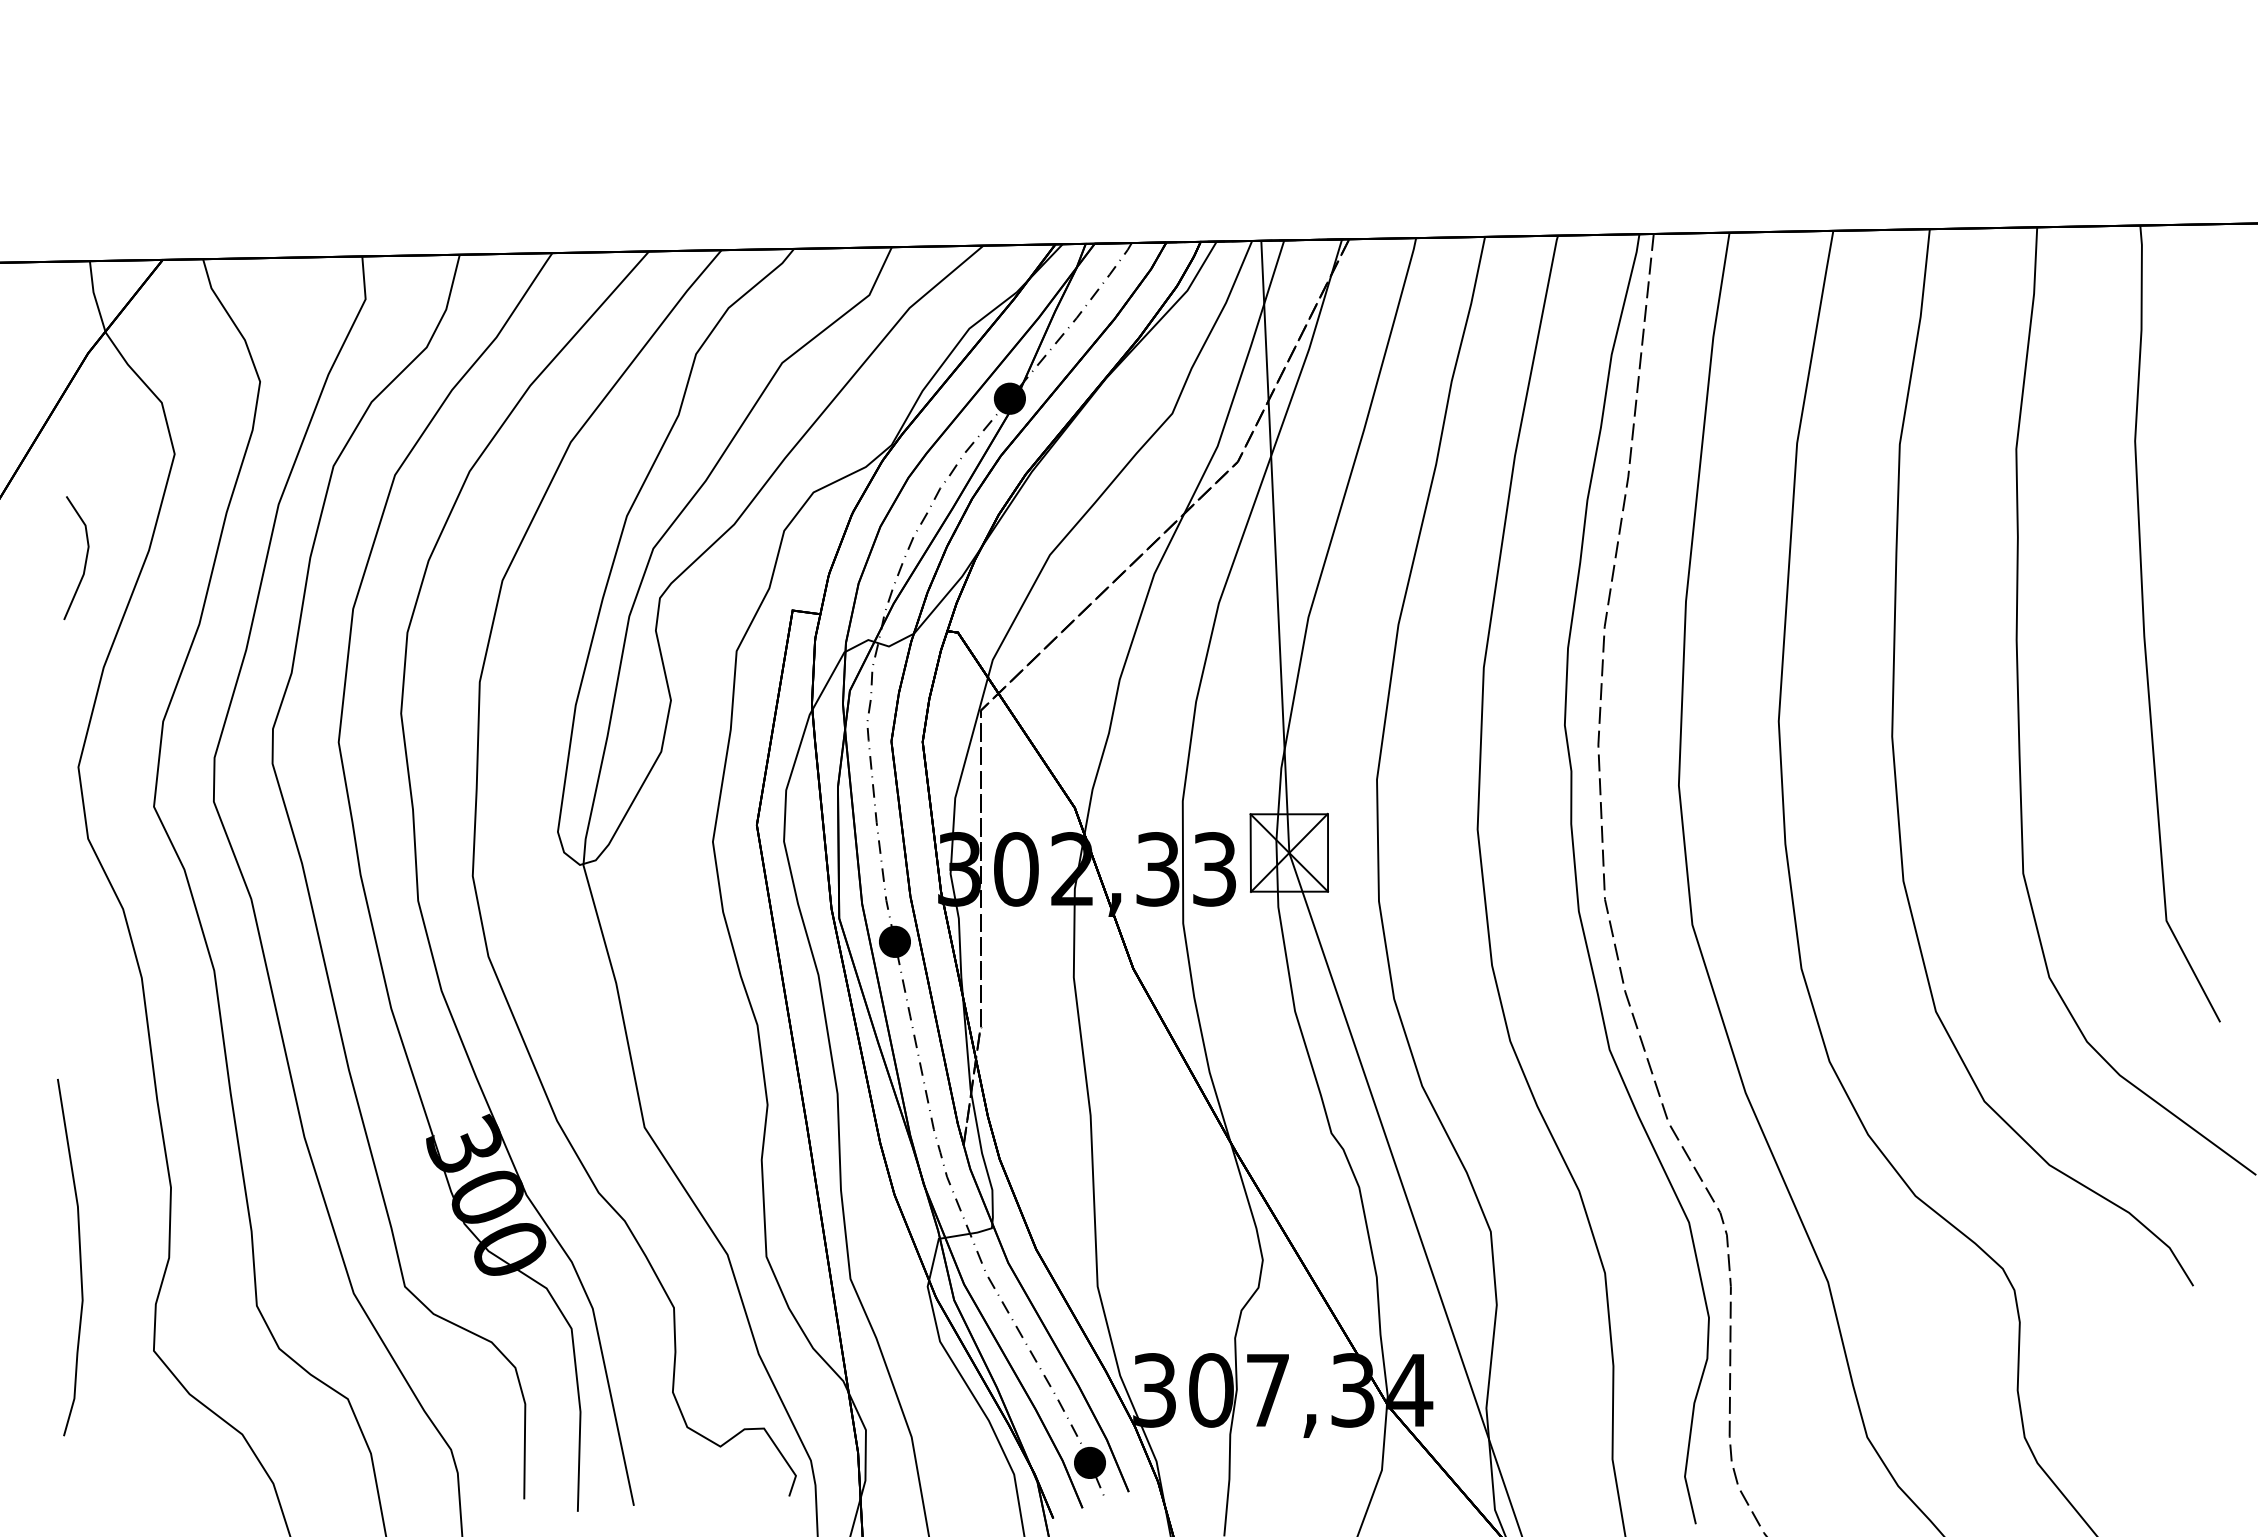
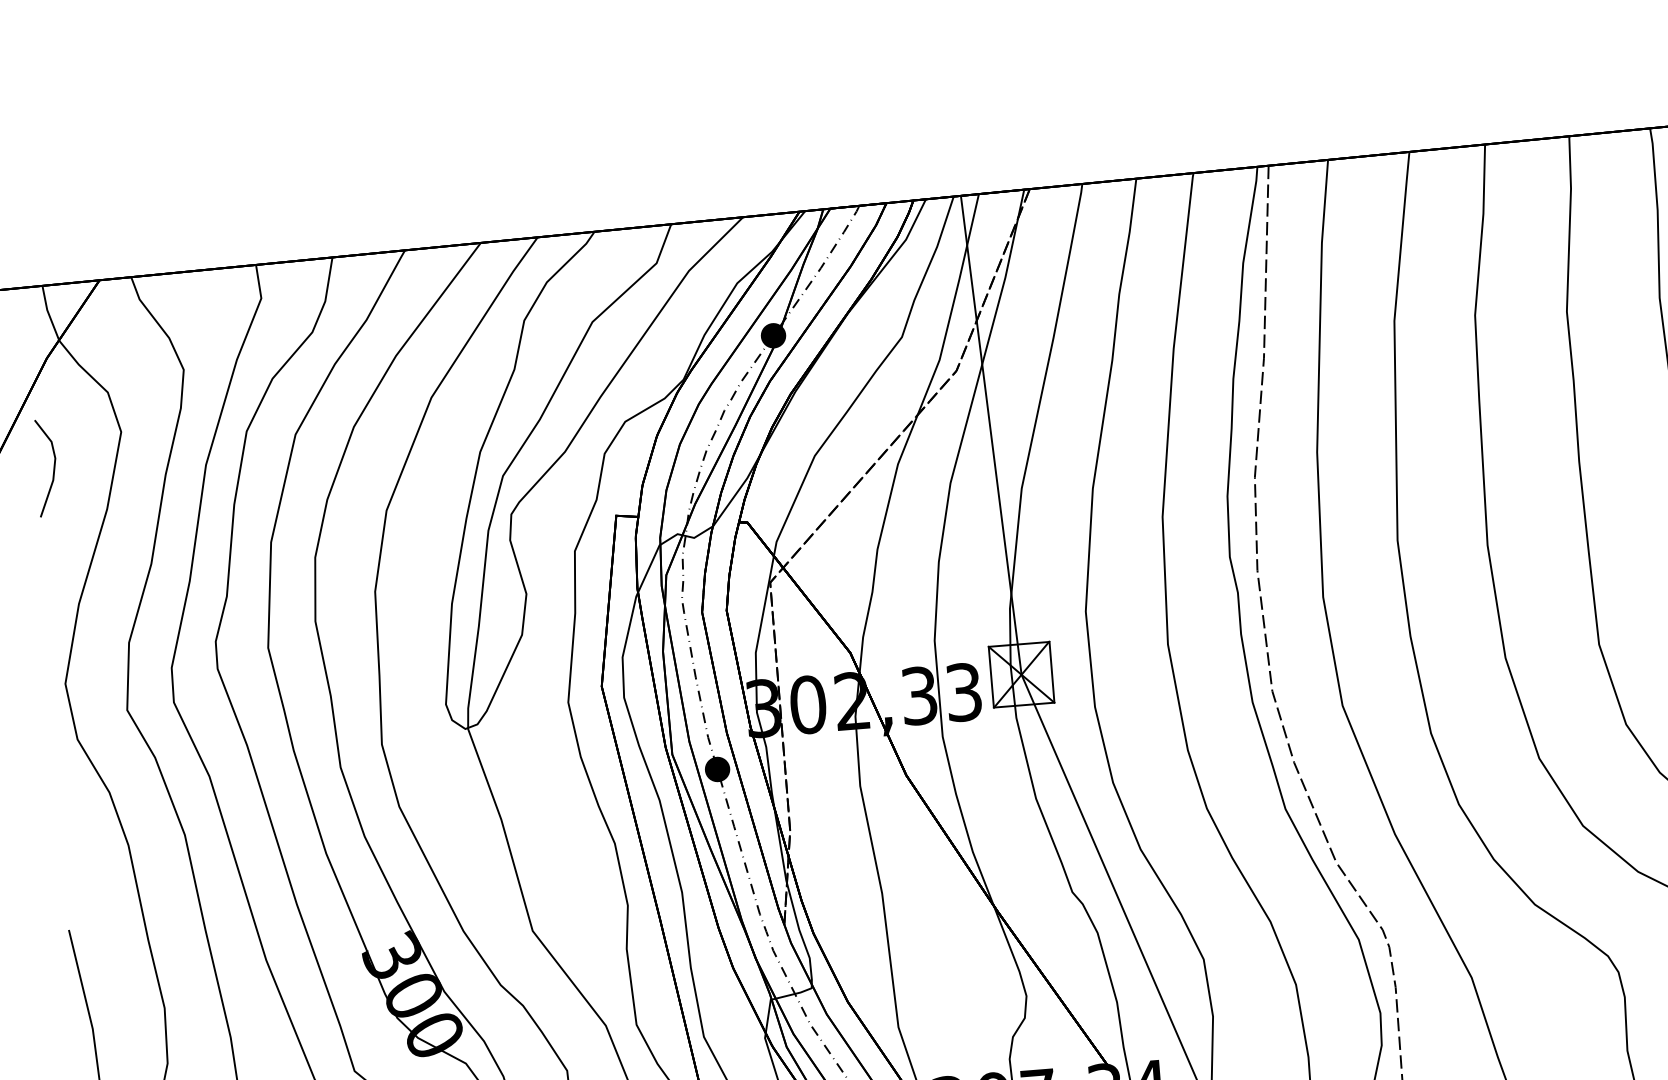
line: (85, 558) -> (53, 467), moved

